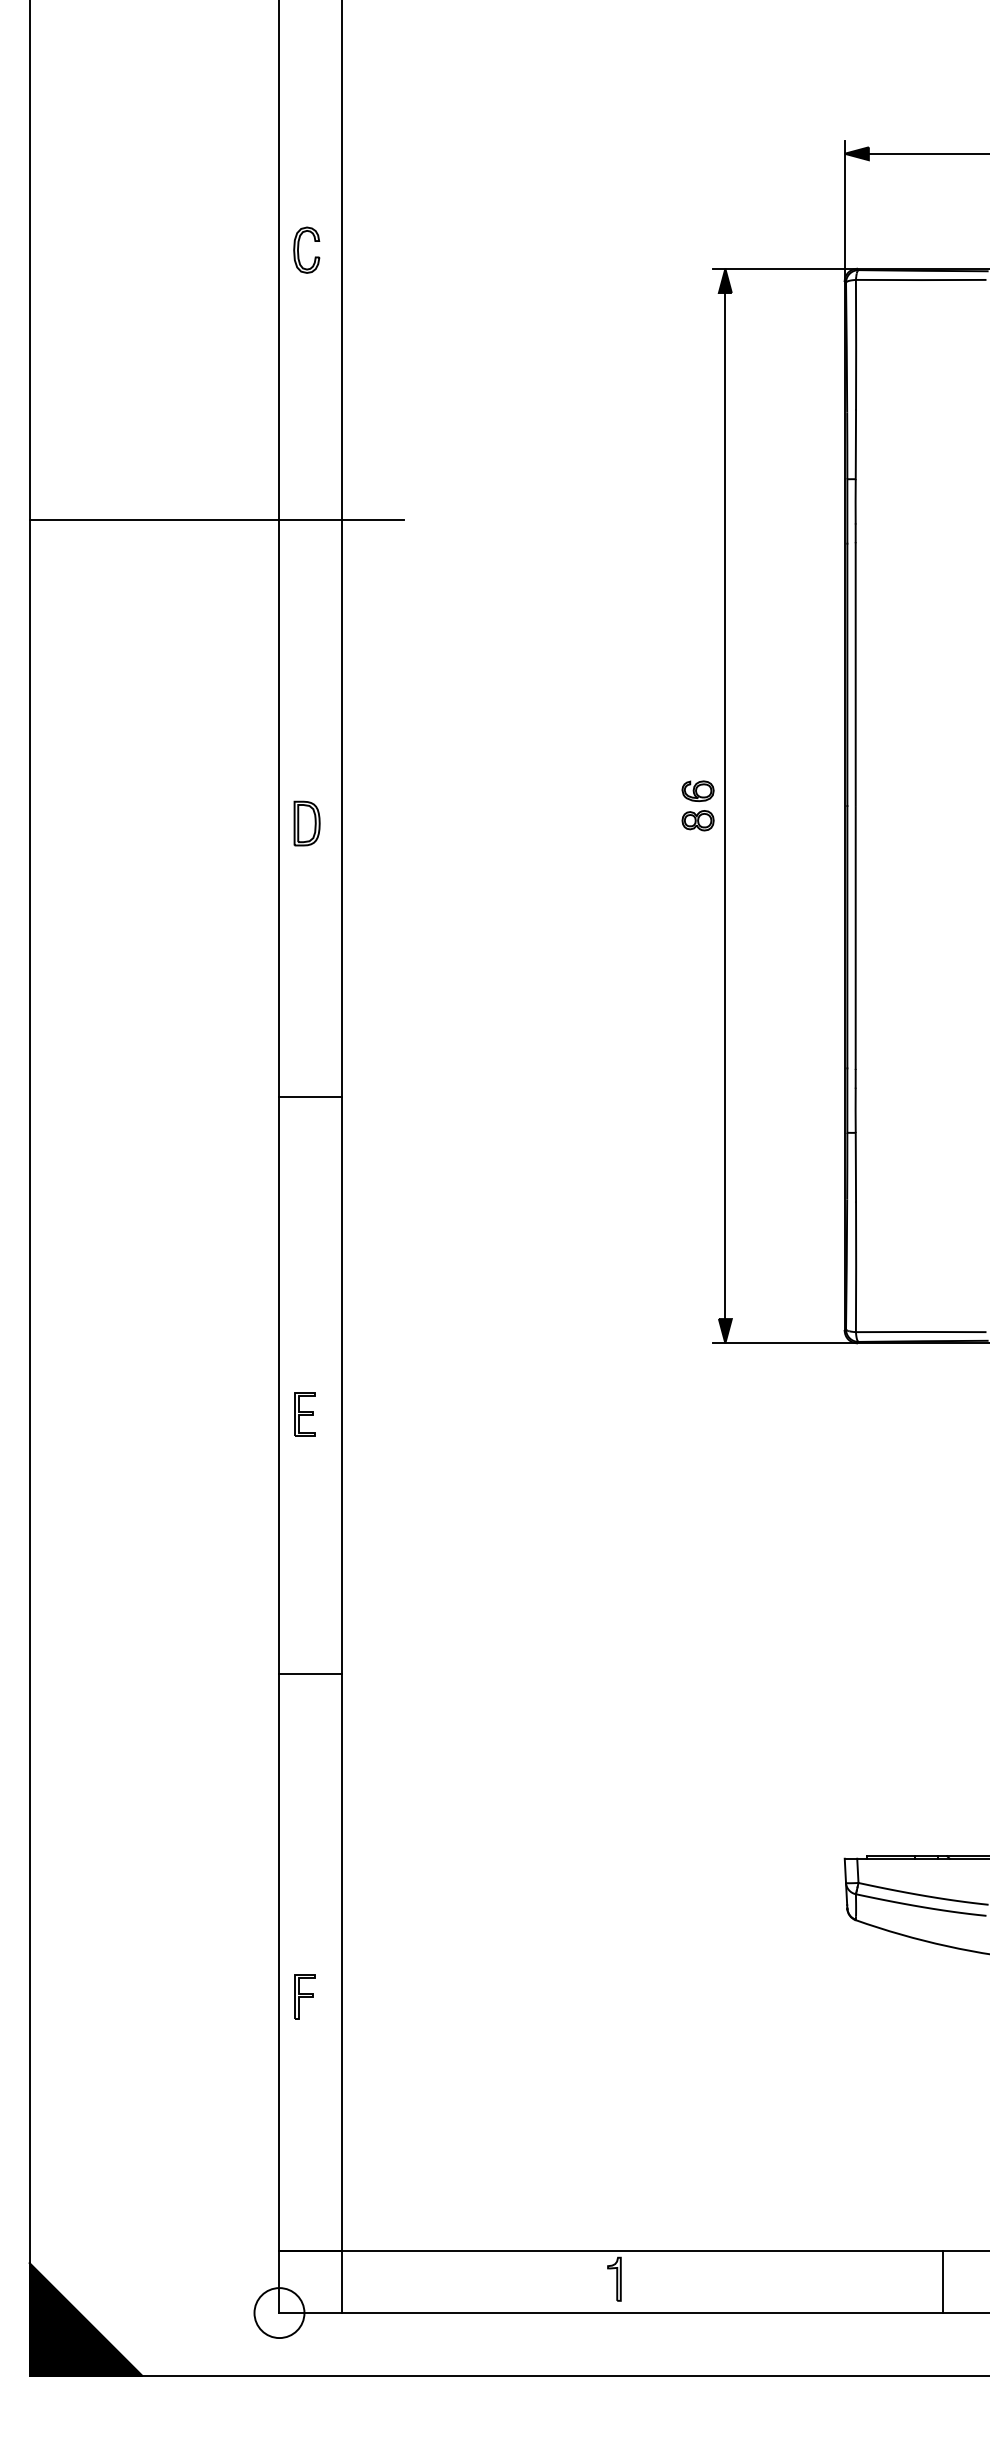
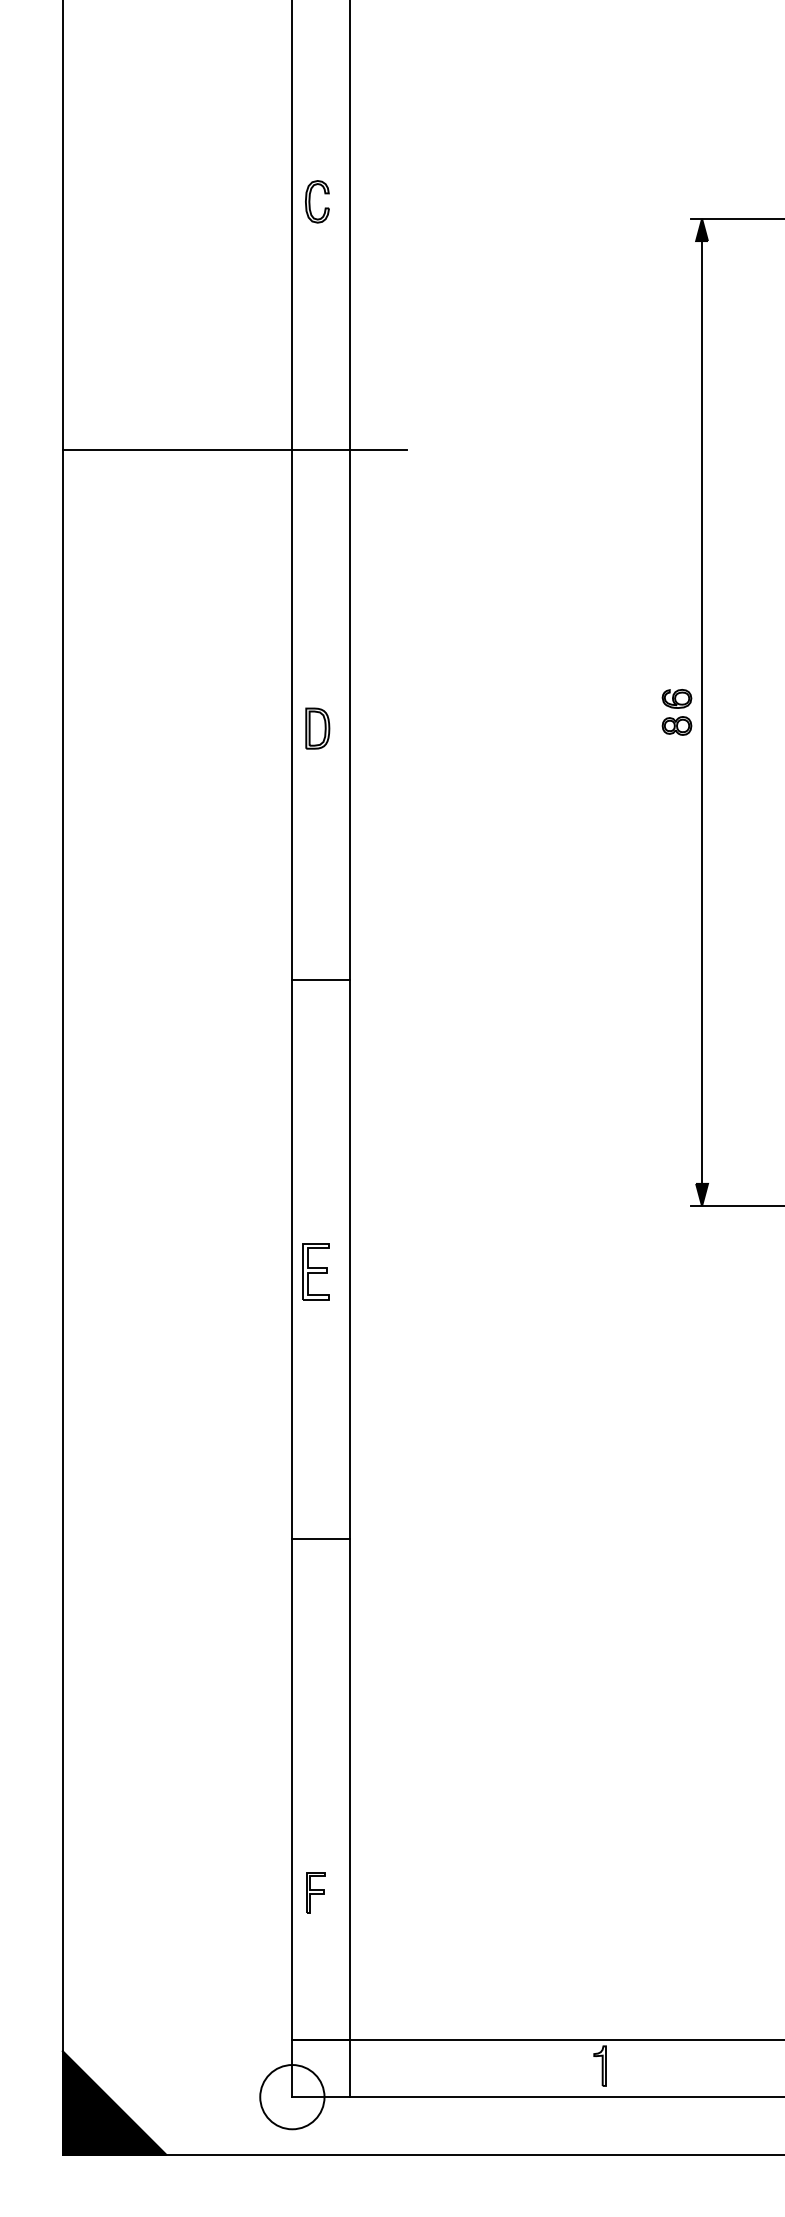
part: (304, 1414) -> (315, 1271), size x1.4
line: (310, 1673) -> (320, 1538), moved
part: (304, 1996) -> (315, 1892), moved
circle: (279, 2313) -> (292, 2097), size x1.4

